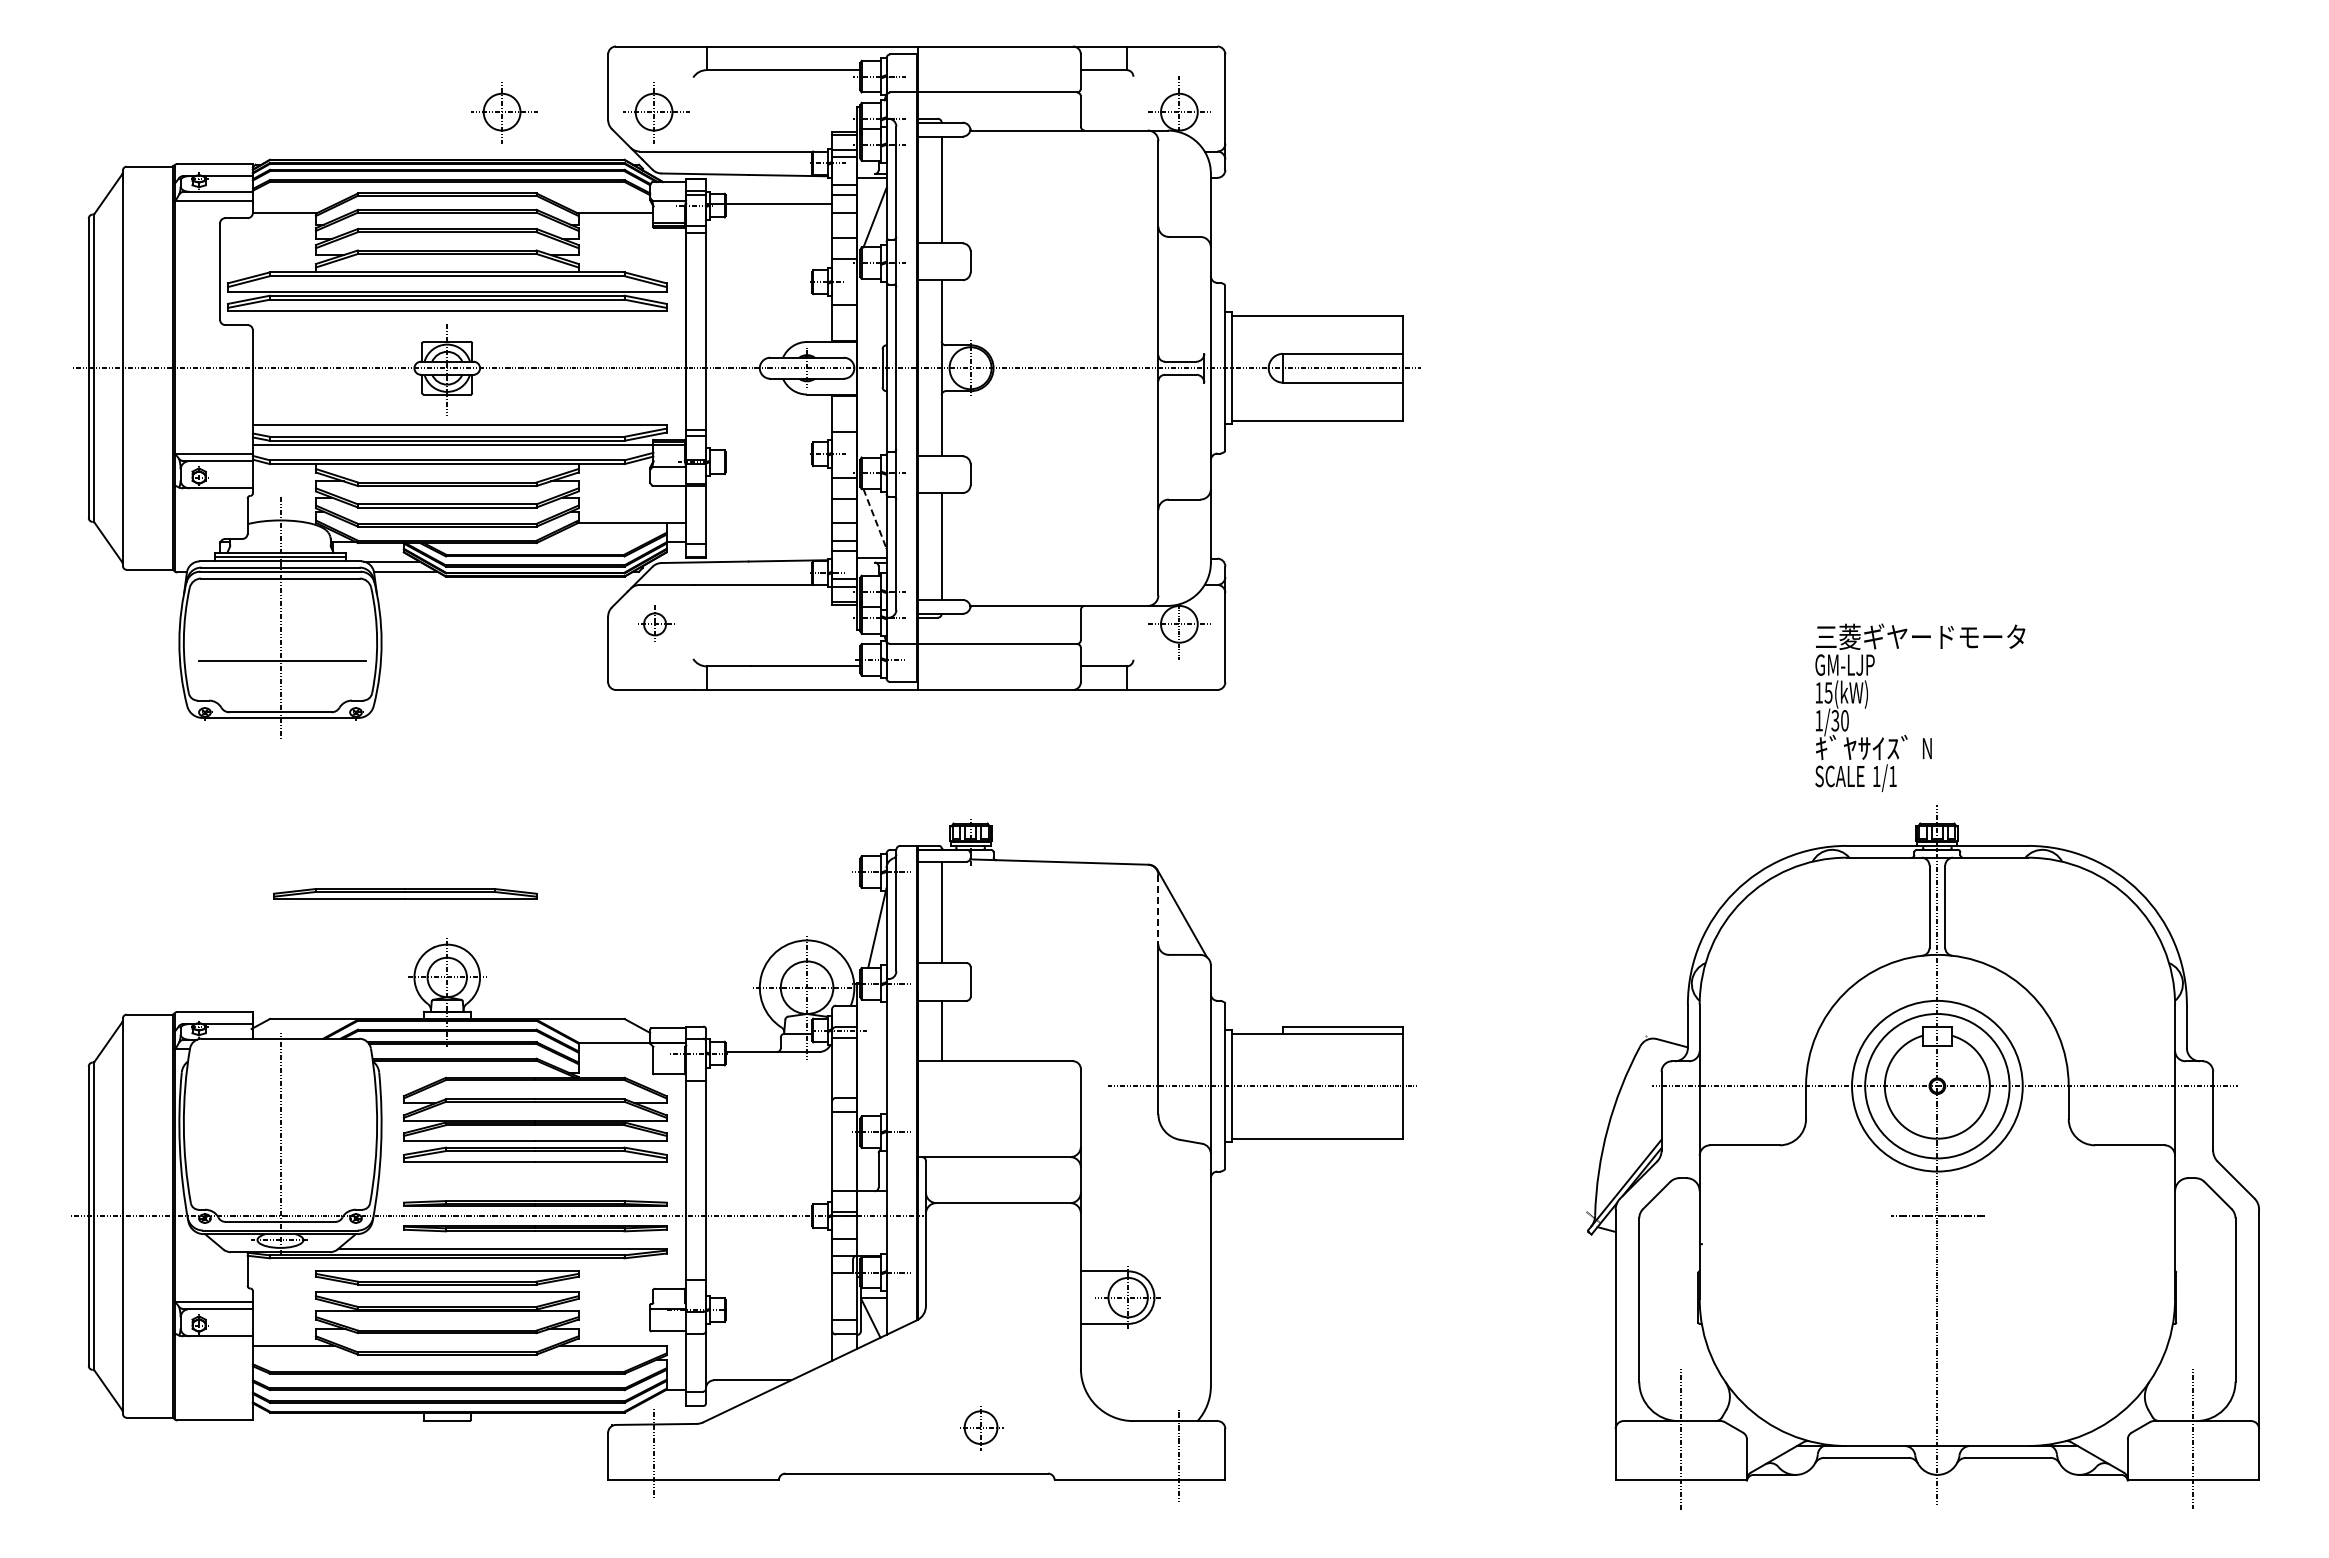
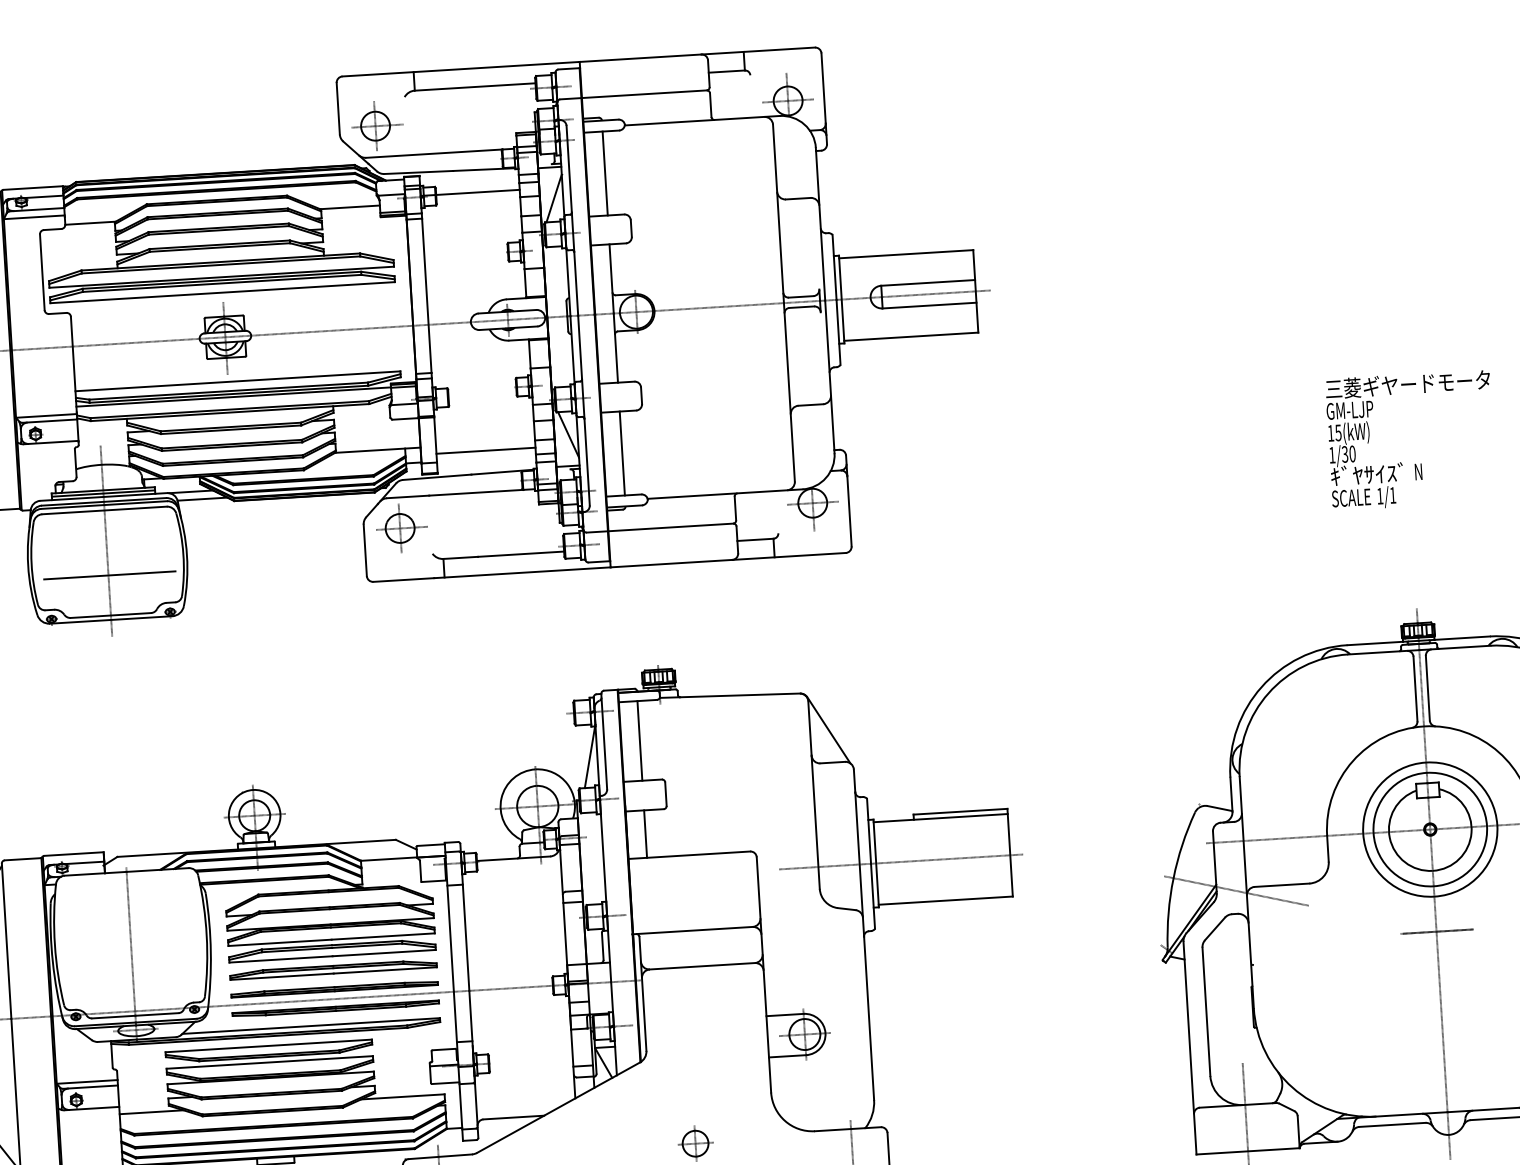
part: (504, 112) -> (258, 133), removed
line: (874, 518) -> (568, 434), dashed -> solid
line: (768, 532) -> (485, 450), added
part: (656, 624) -> (402, 528), size x1.67
text: (1920, 707) -> (1411, 439), moved
part: (405, 893) -> (333, 969), moved
line: (1158, 909) -> (810, 728), dashed -> solid
line: (1686, 1148) -> (1236, 890), added

